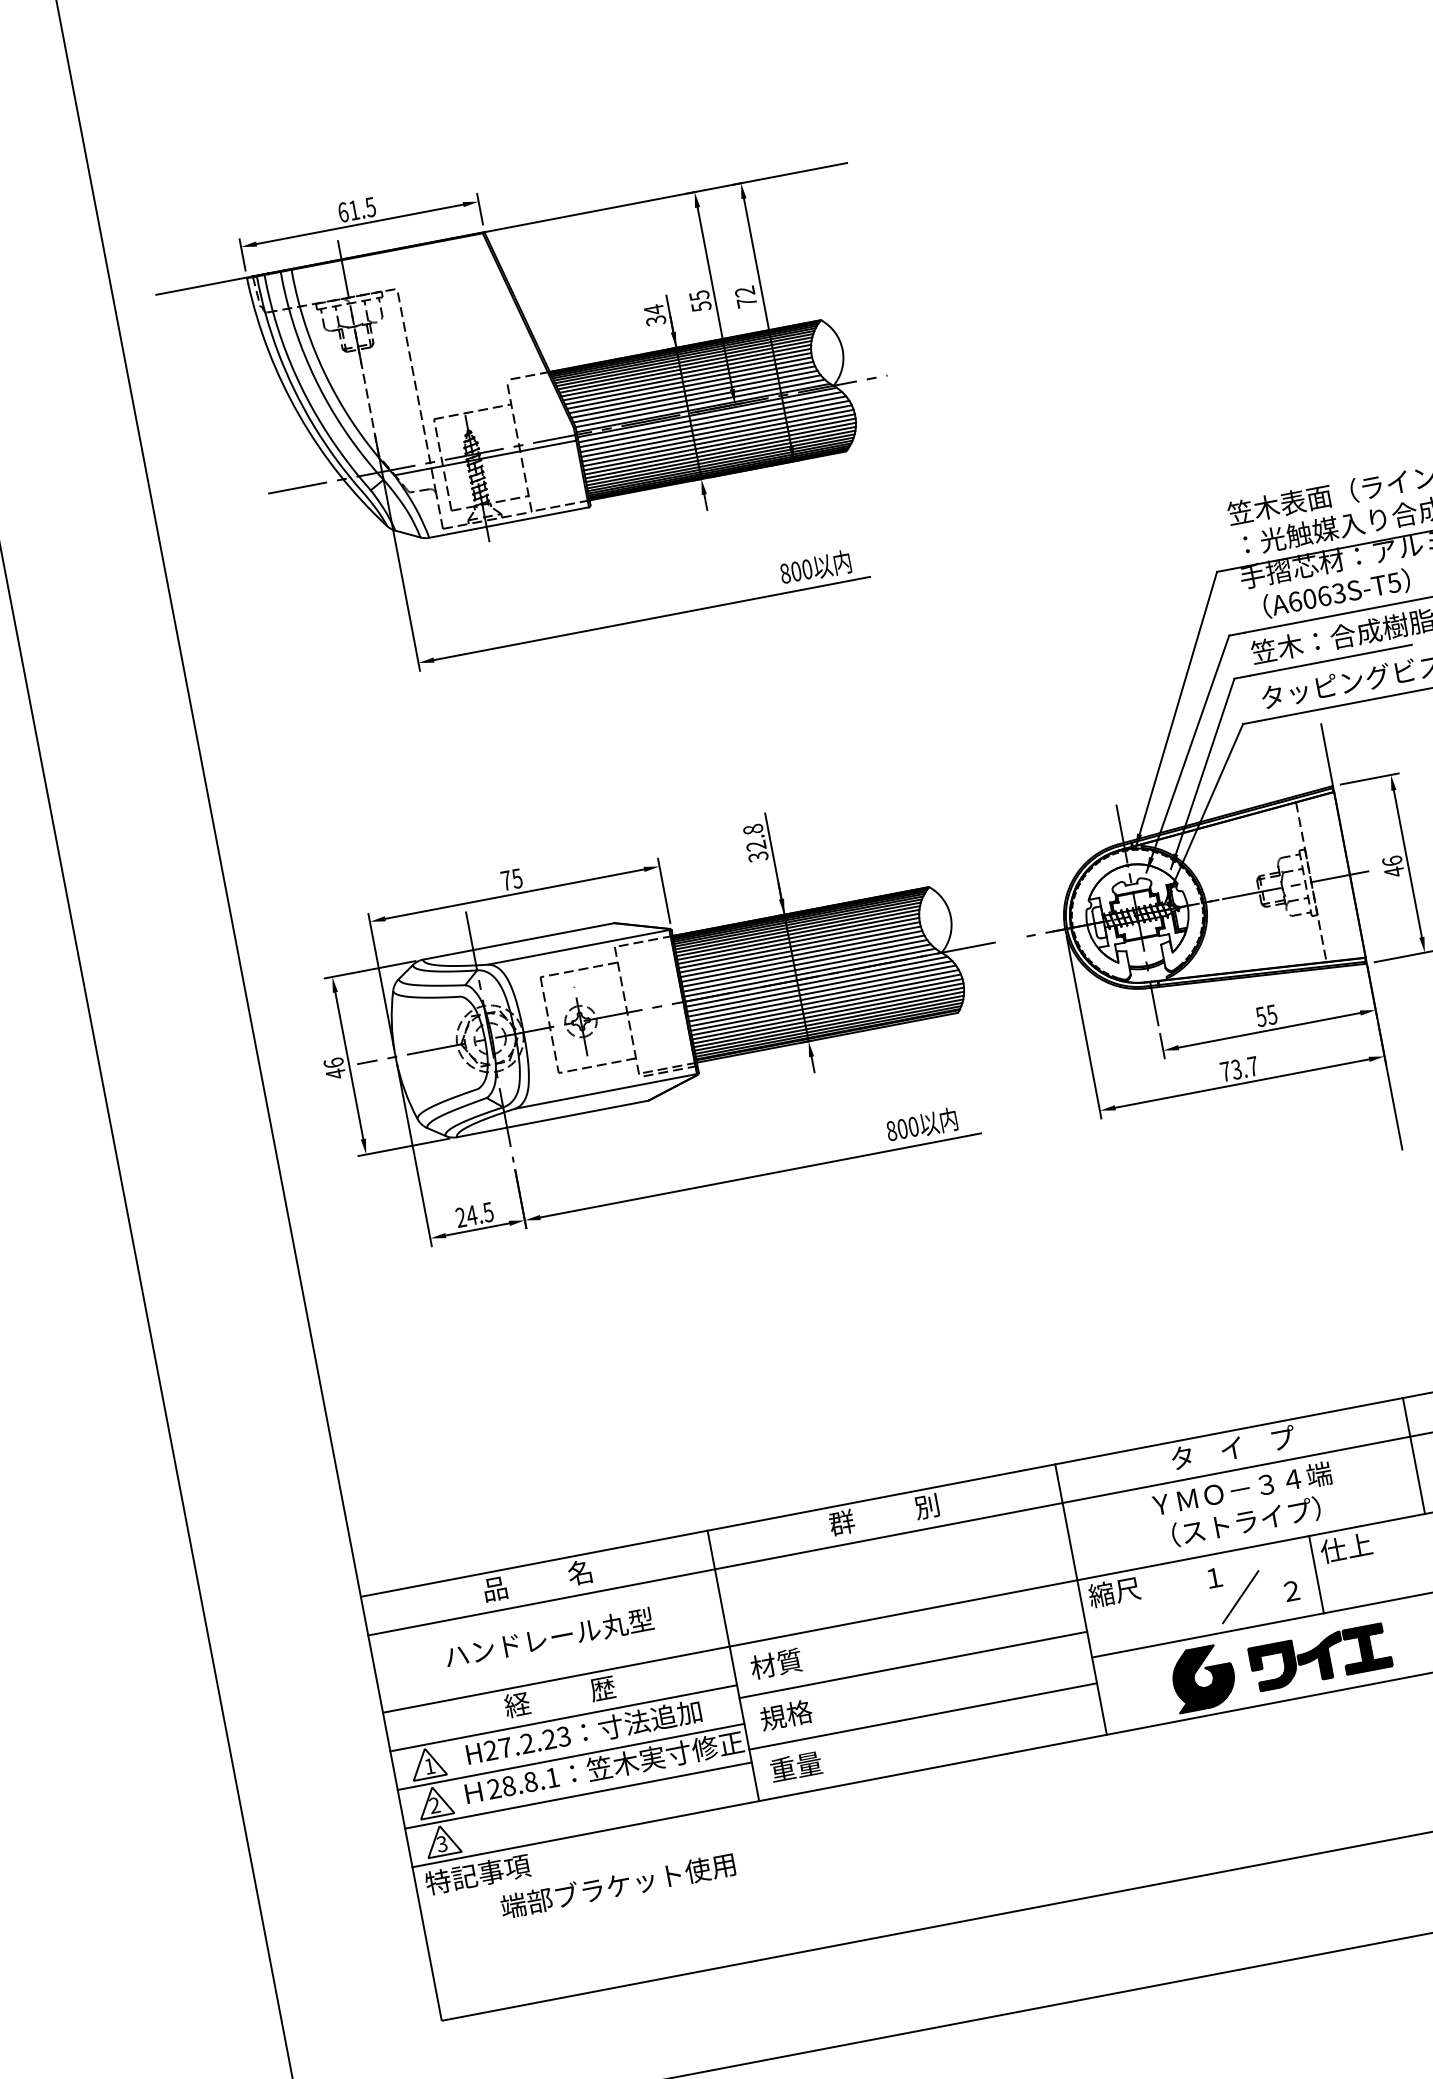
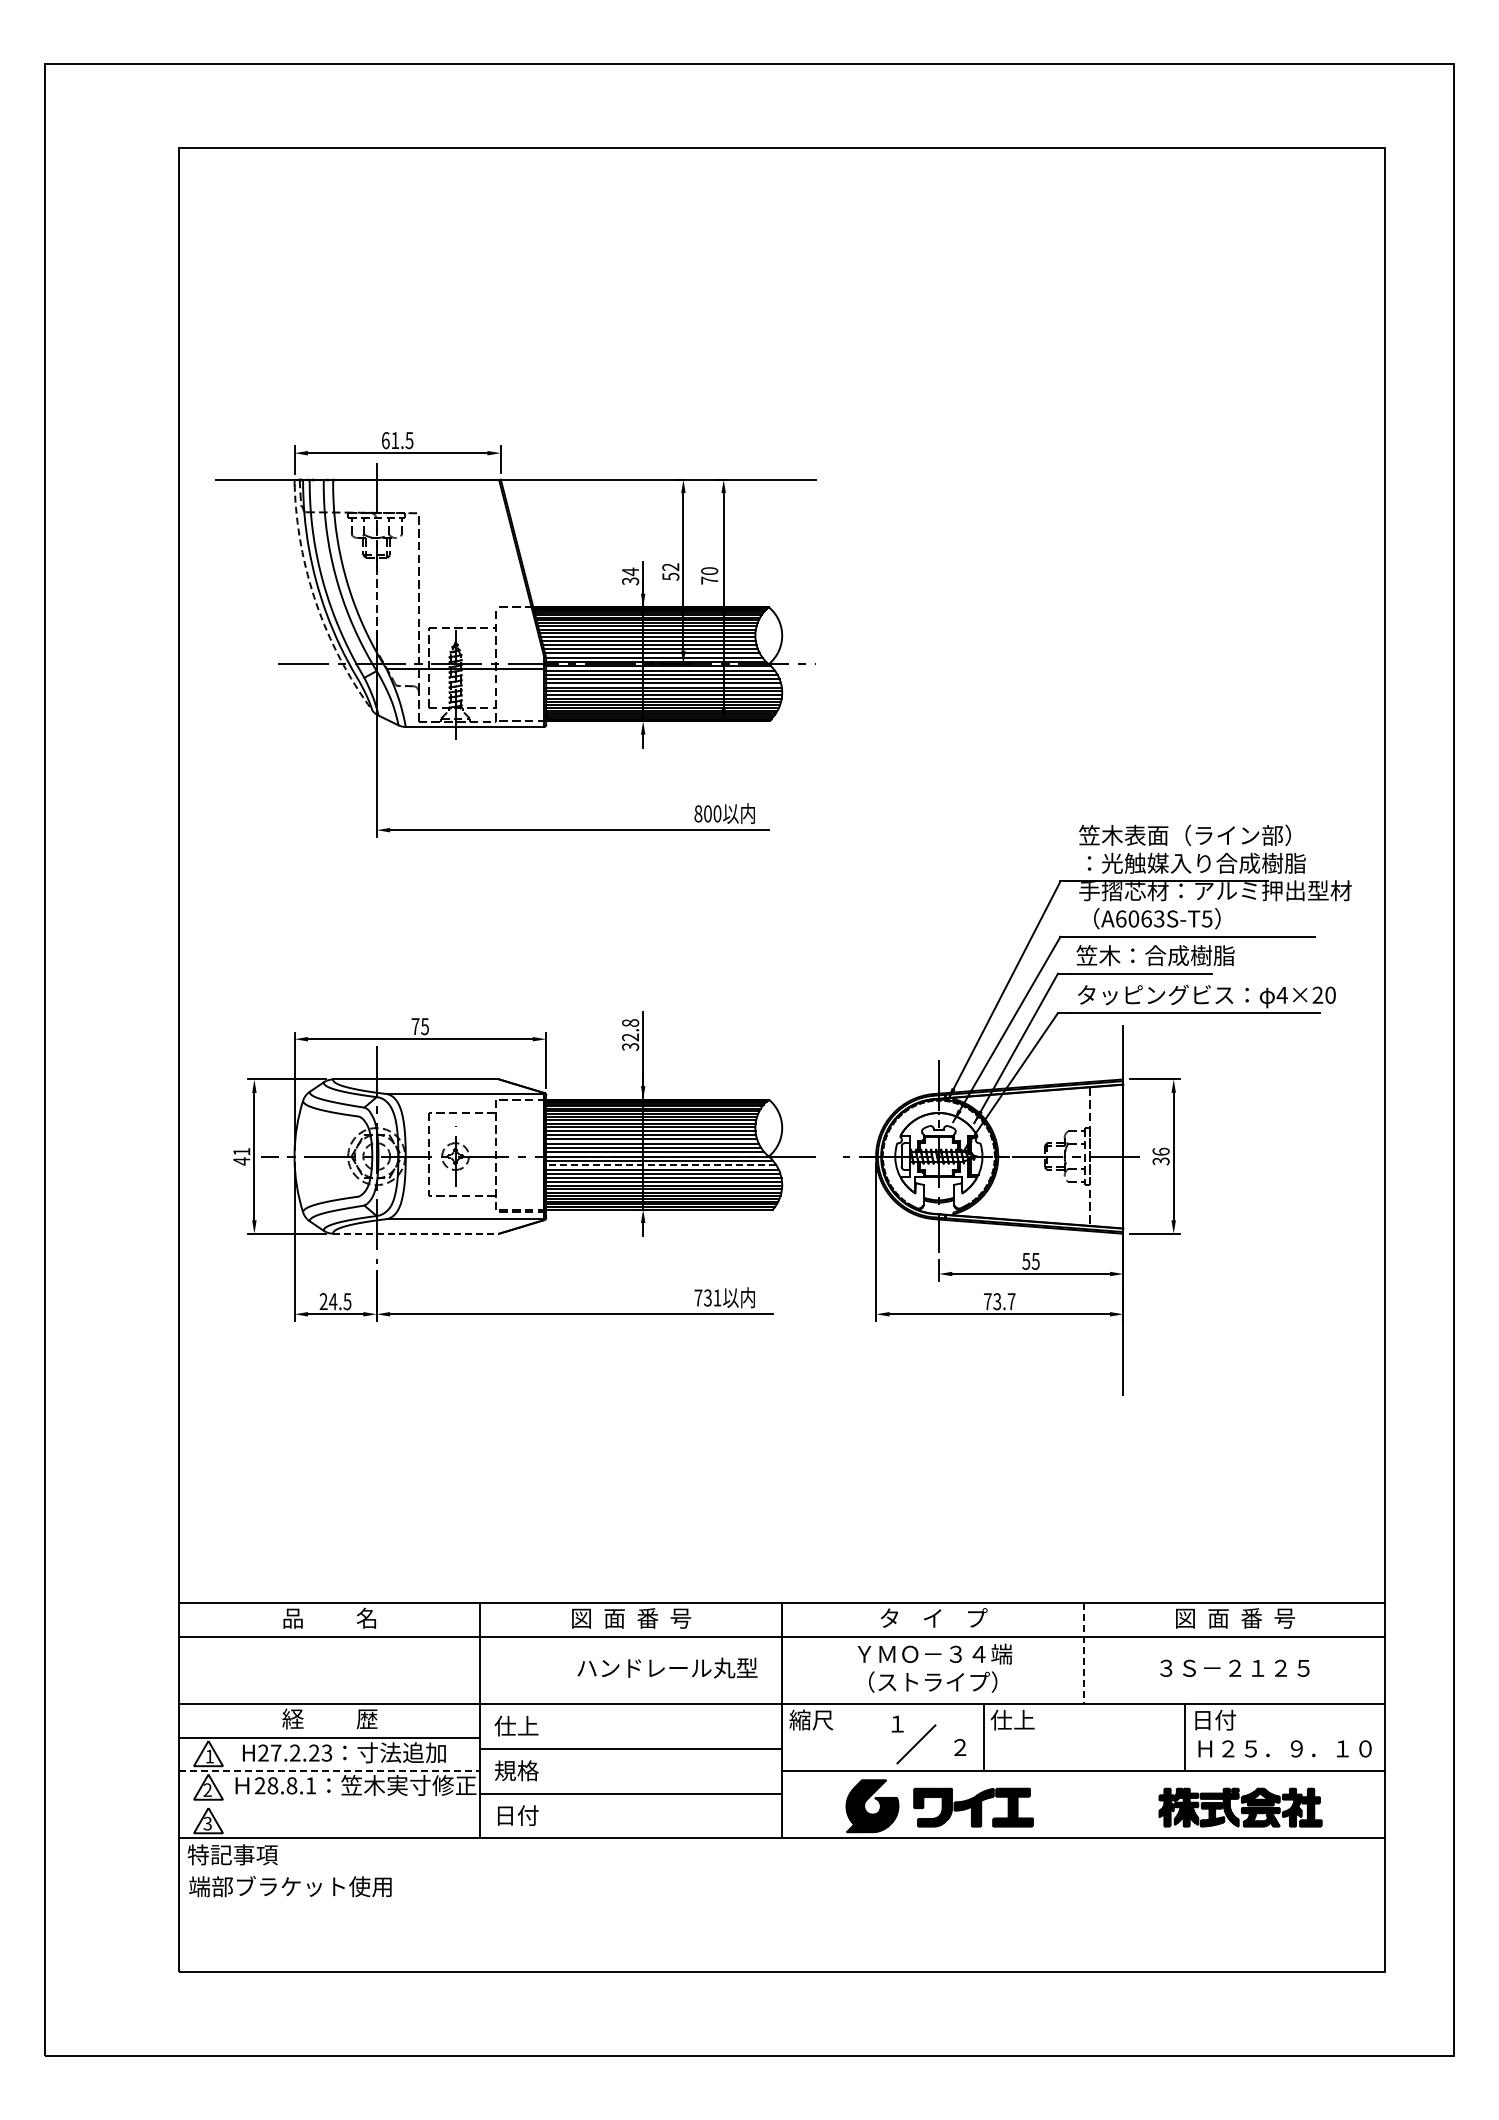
text: (744, 292) -> (709, 571), 72 -> 70
text: (699, 296) -> (670, 567), 55 -> 52
arc: (299, 415) -> (316, 603), solid -> dashed
text: (1393, 872) -> (1160, 1161), 46 -> 36
line: (818, 986) -> (660, 1165), solid -> dashed
text: (333, 1062) -> (241, 1151), 46 -> 41
line: (552, 1118) -> (416, 1233), solid -> dashed
text: (902, 1128) -> (707, 1297), 800 -> 731
line: (1414, 1456) -> (1084, 1654), solid -> dashed
text: (884, 1513) -> (631, 1617), 群          別 -> 図  面  番  号
text: (549, 1637) -> (667, 1667), moved
text: (776, 1663) -> (516, 1725), 材質 -> 仕上
line: (570, 1757) -> (329, 1771), solid -> dashed
text: (795, 1766) -> (516, 1815), 重量 -> 日付
line: (578, 1795) -> (329, 1804), removed
text: (618, 1885) -> (290, 1886), moved

